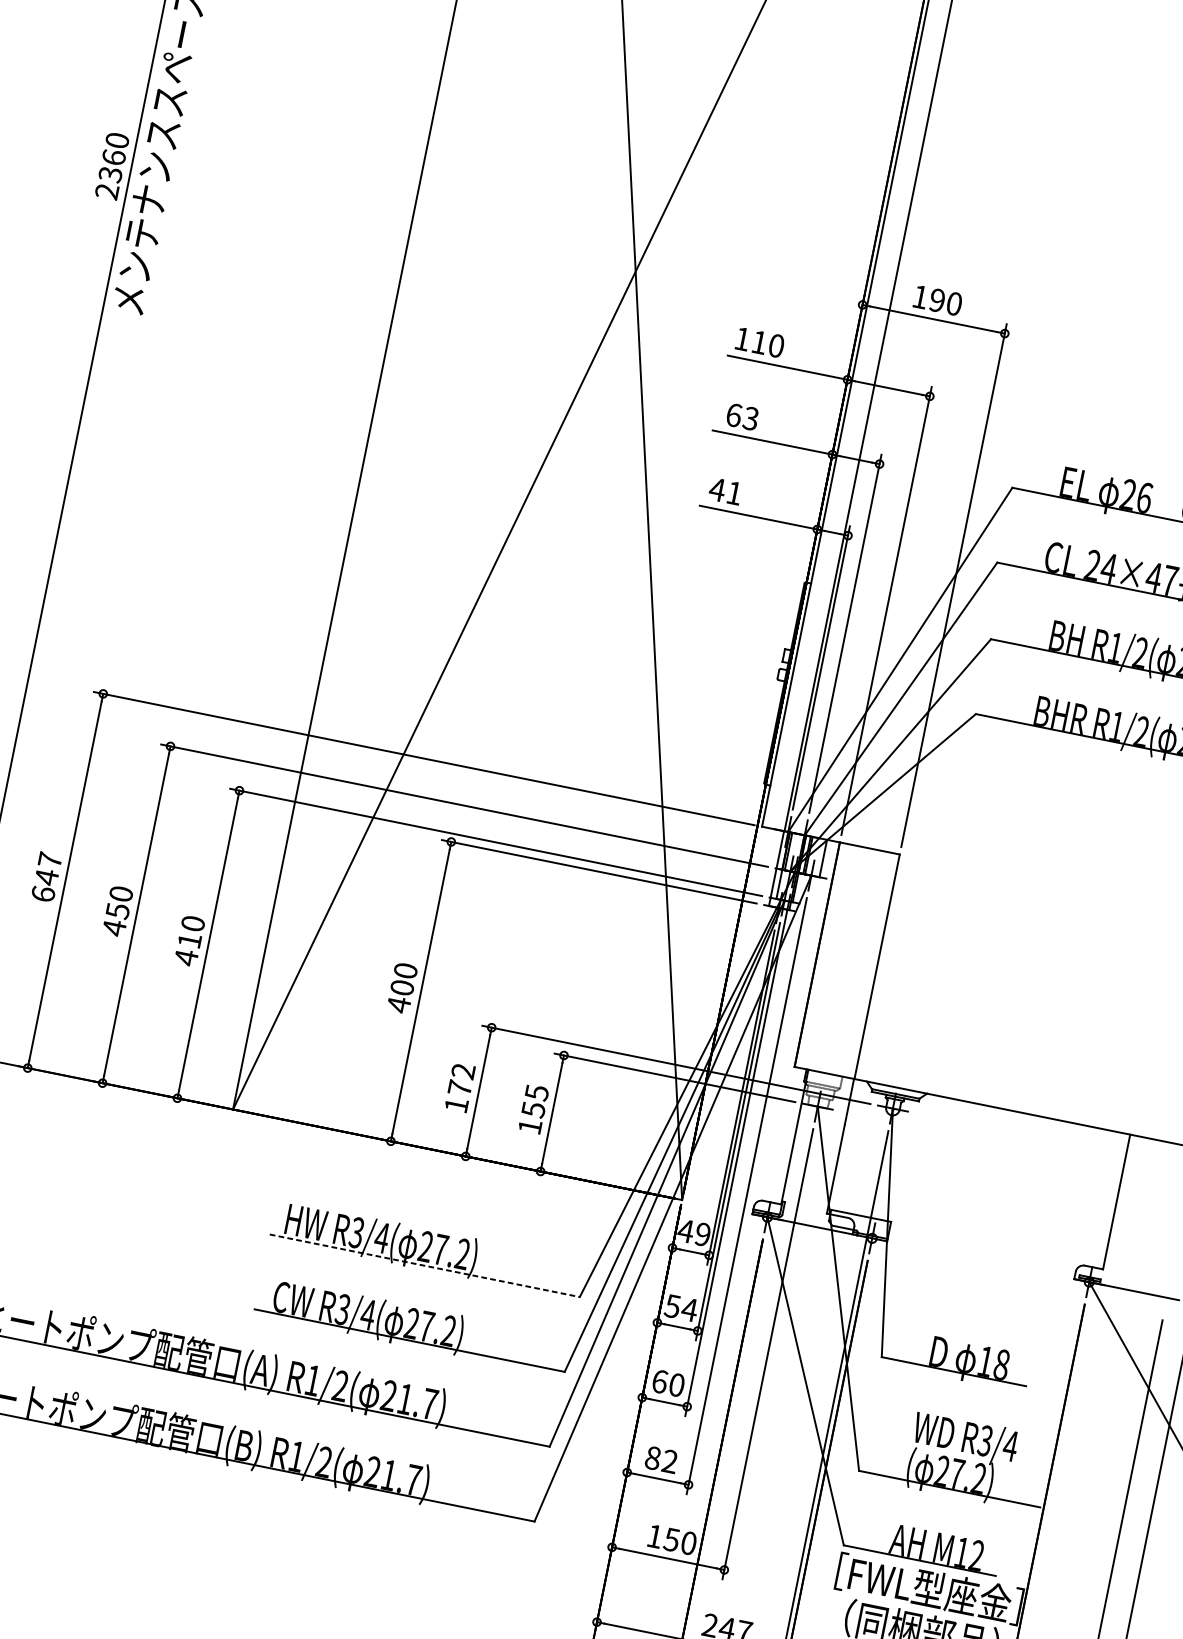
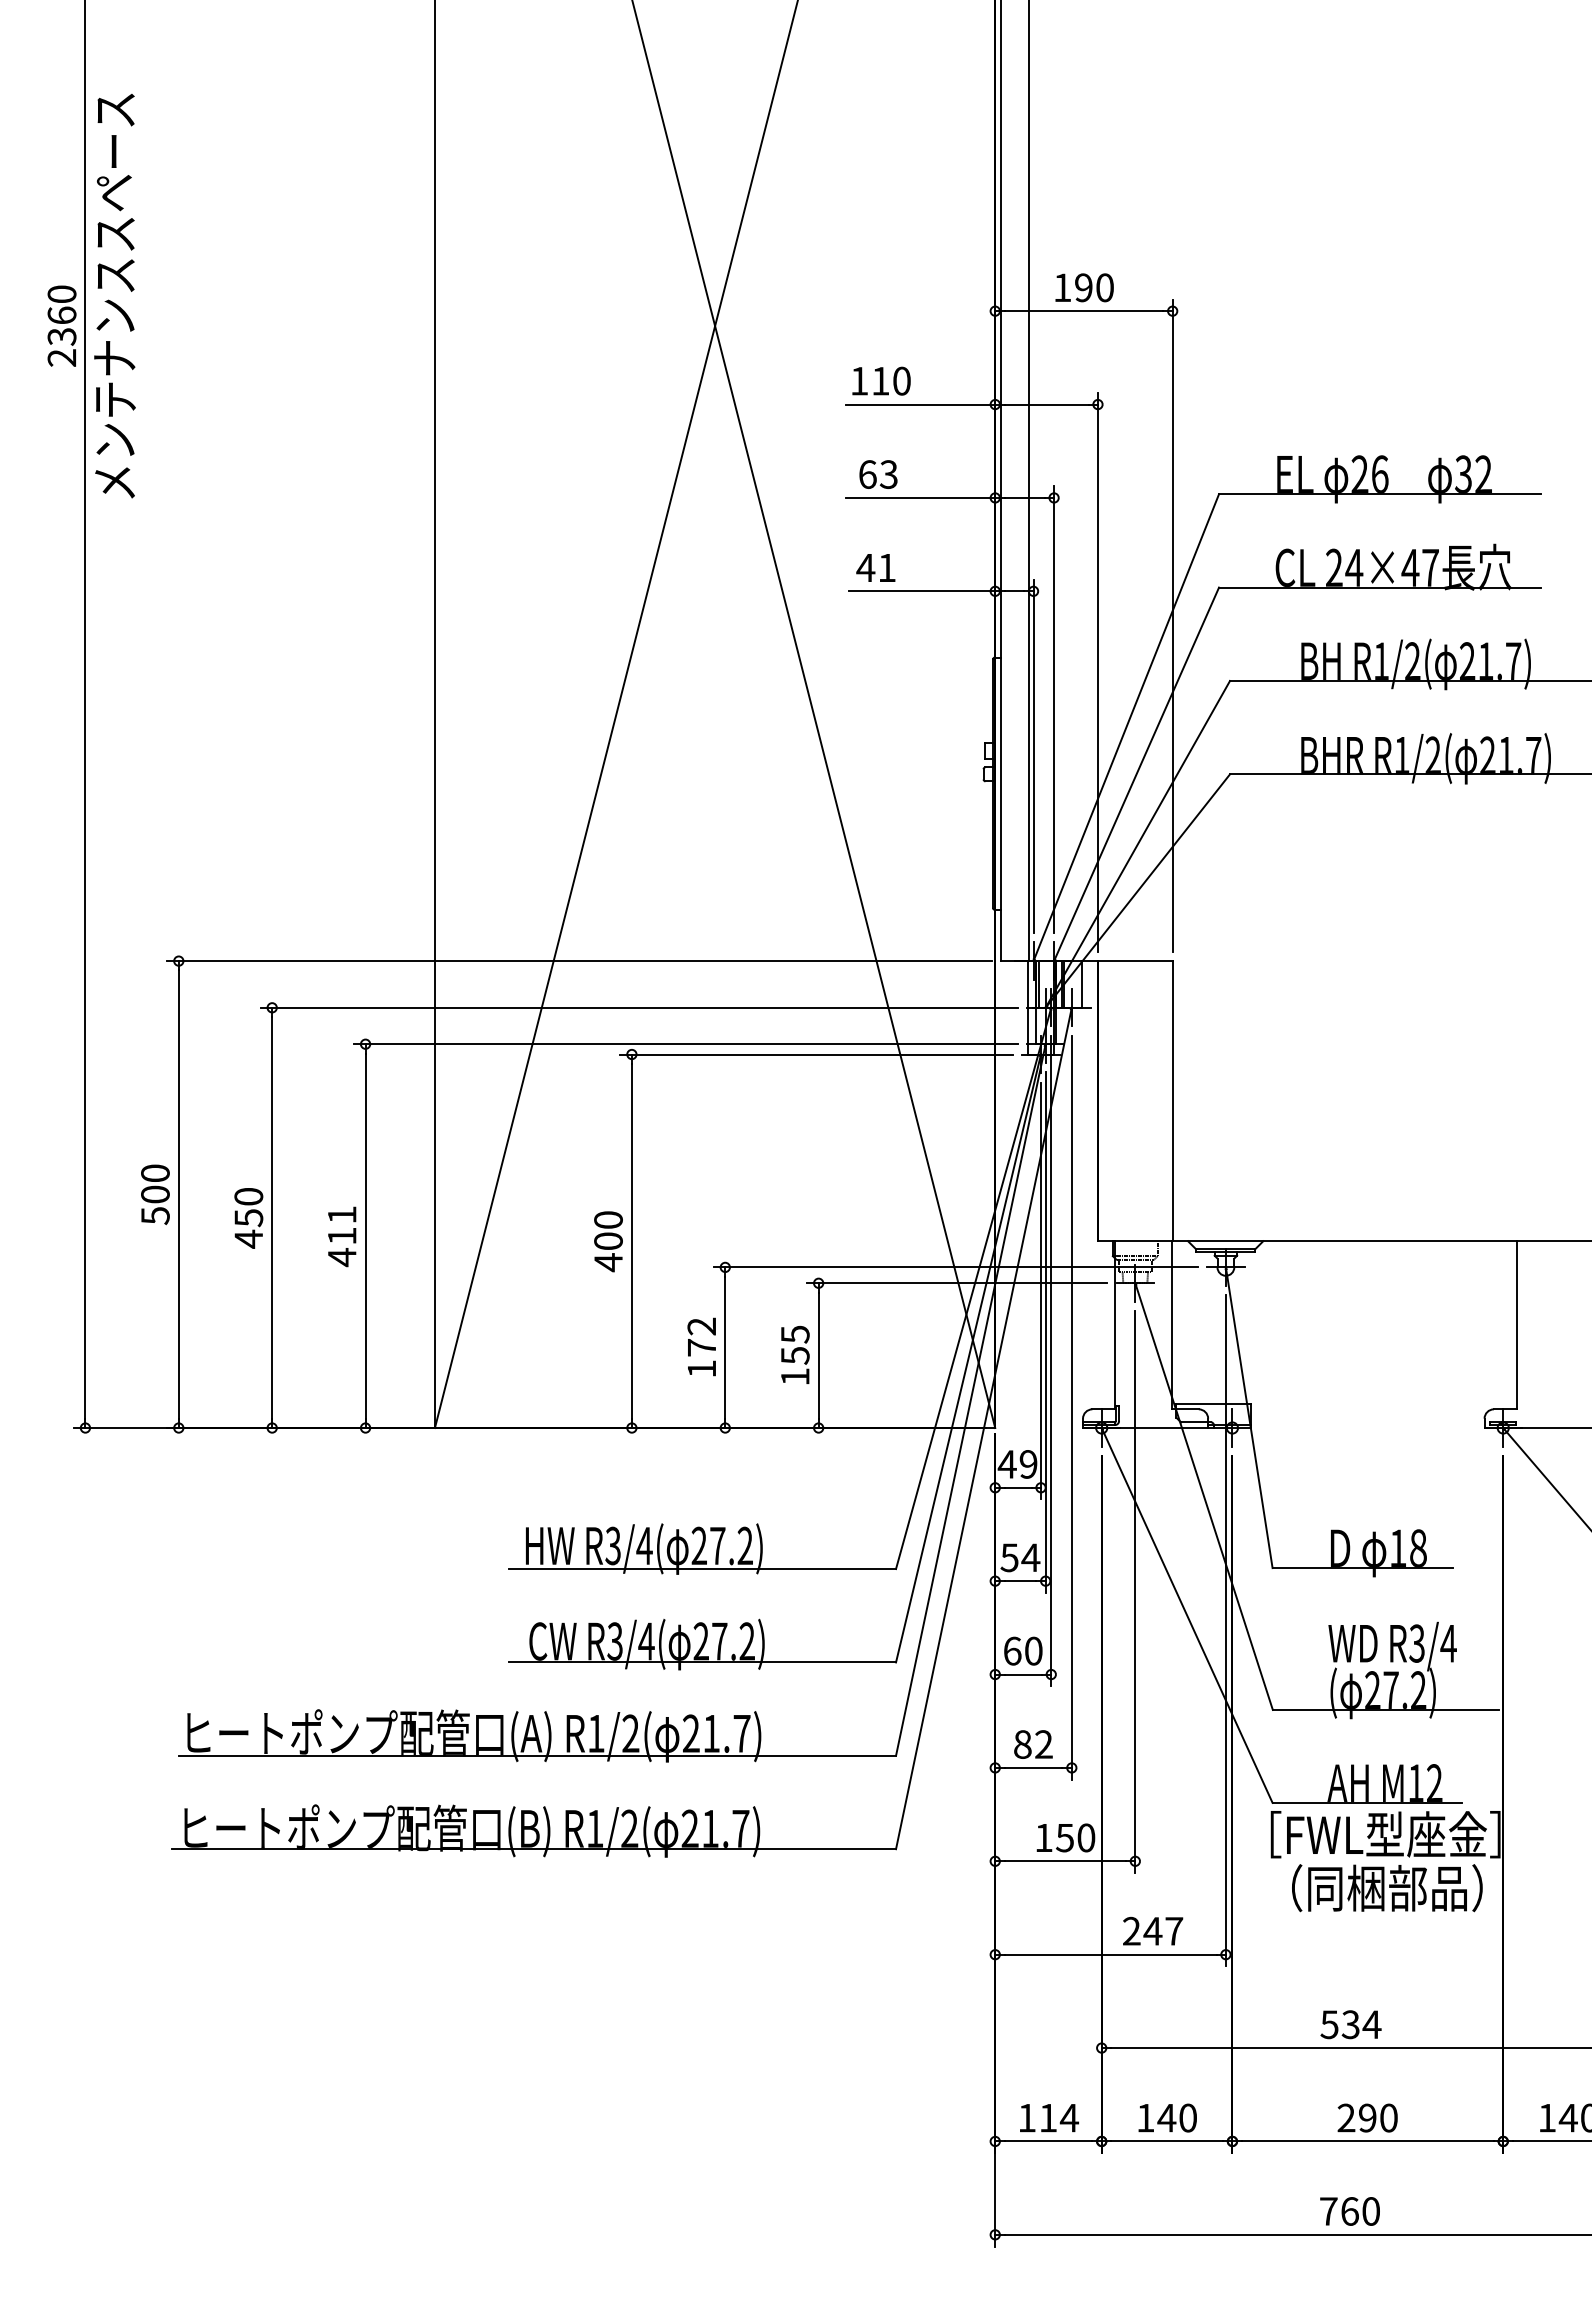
text: (46, 877) -> (155, 1194), 647 -> 500
text: (192, 923) -> (341, 1214), 410 -> 411
line: (425, 1266) -> (703, 1569), dashed -> solid

